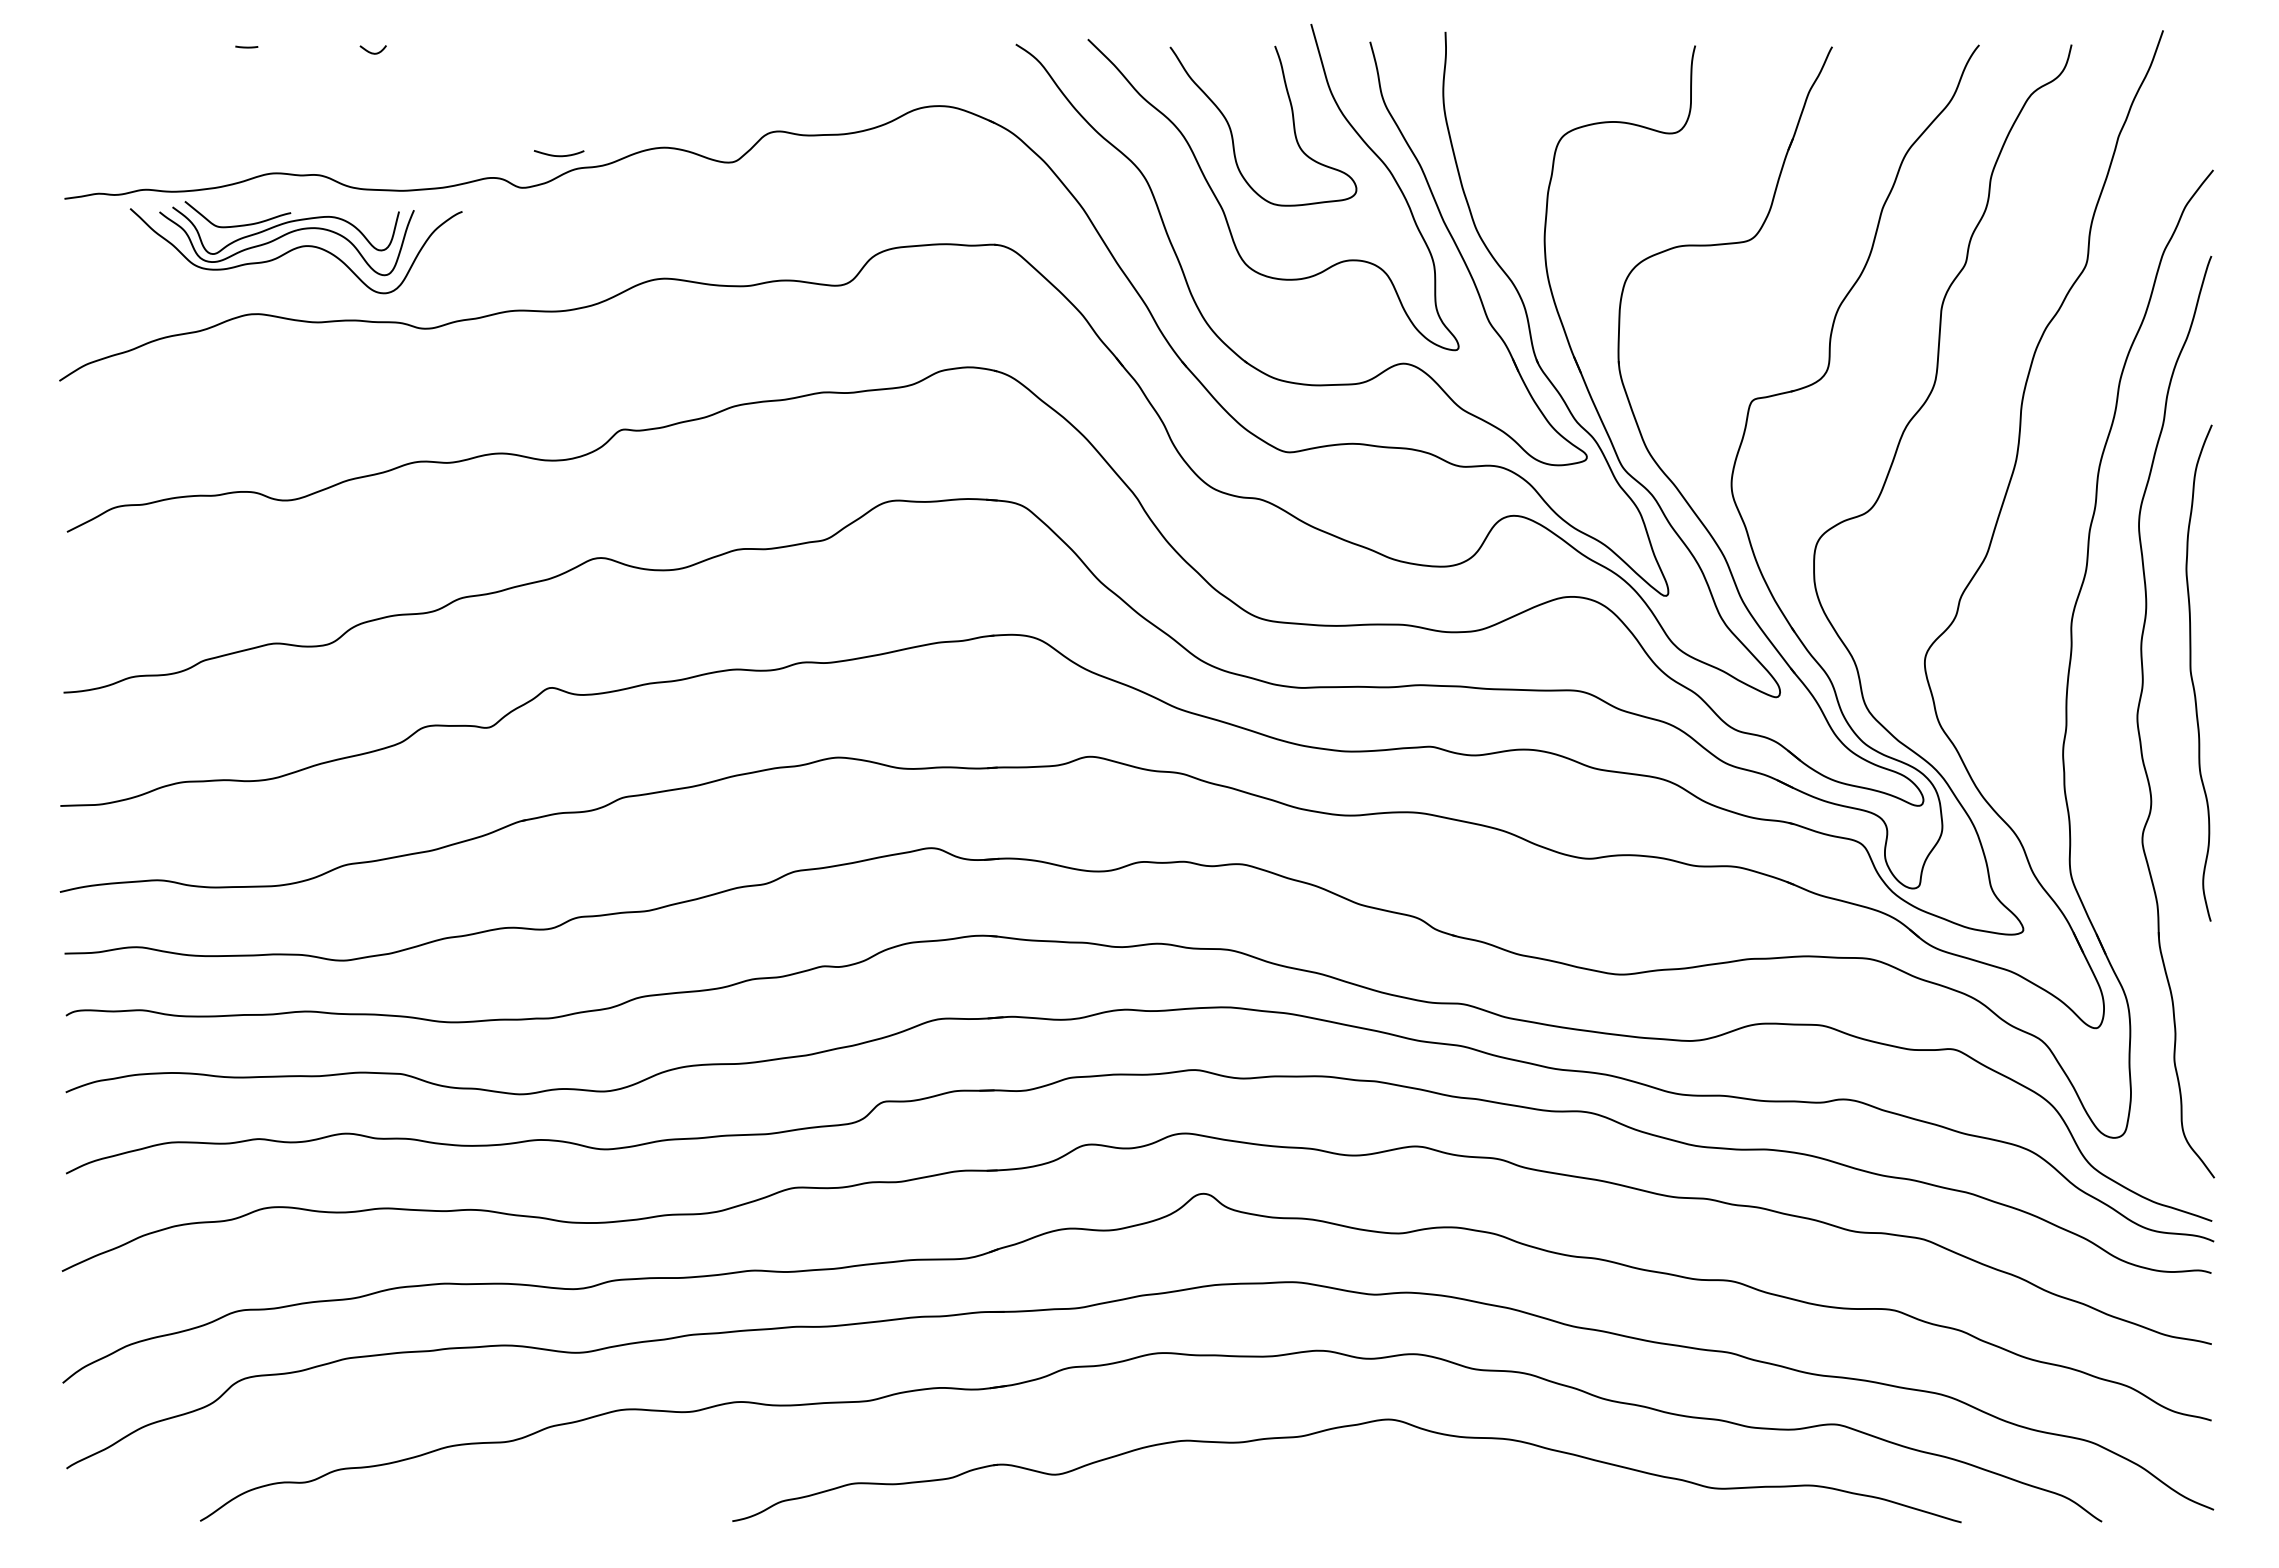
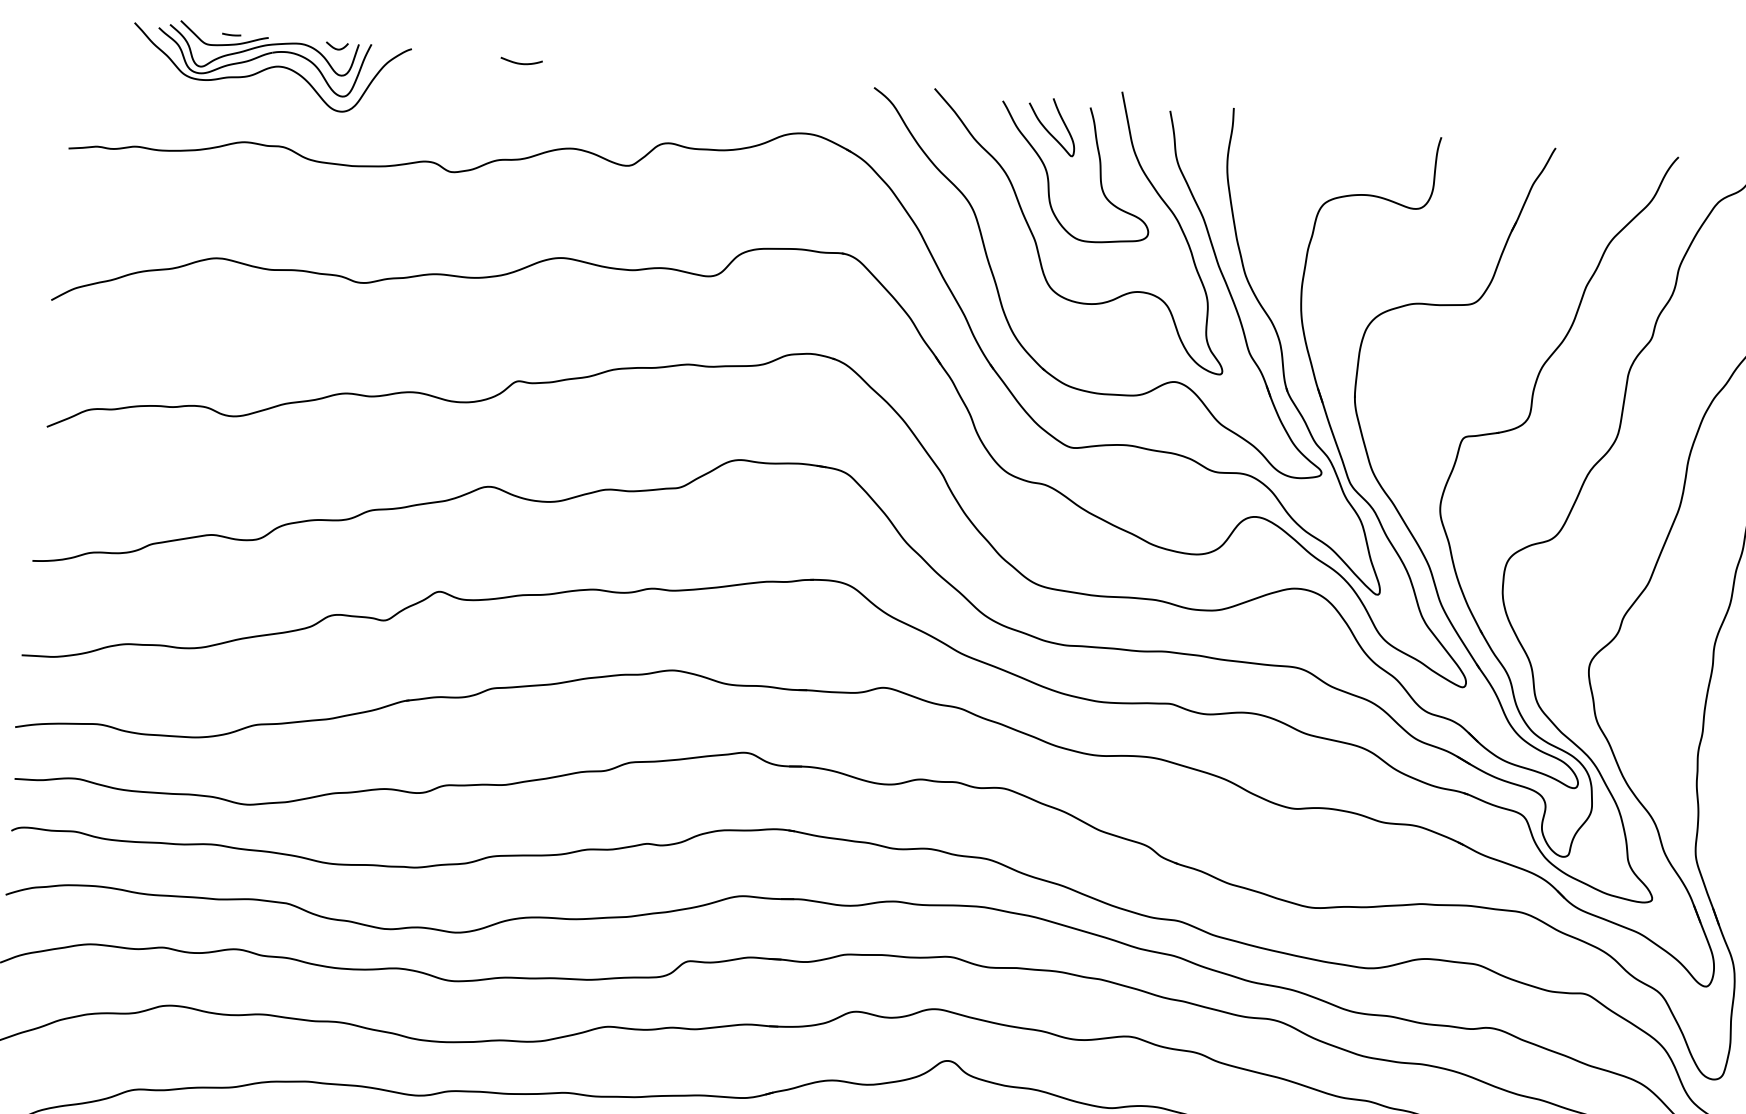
curve: (1228, 78) -> (1049, 131), added
curve: (558, 155) -> (520, 63), moved
part: (295, 247) -> (269, 67), moved

